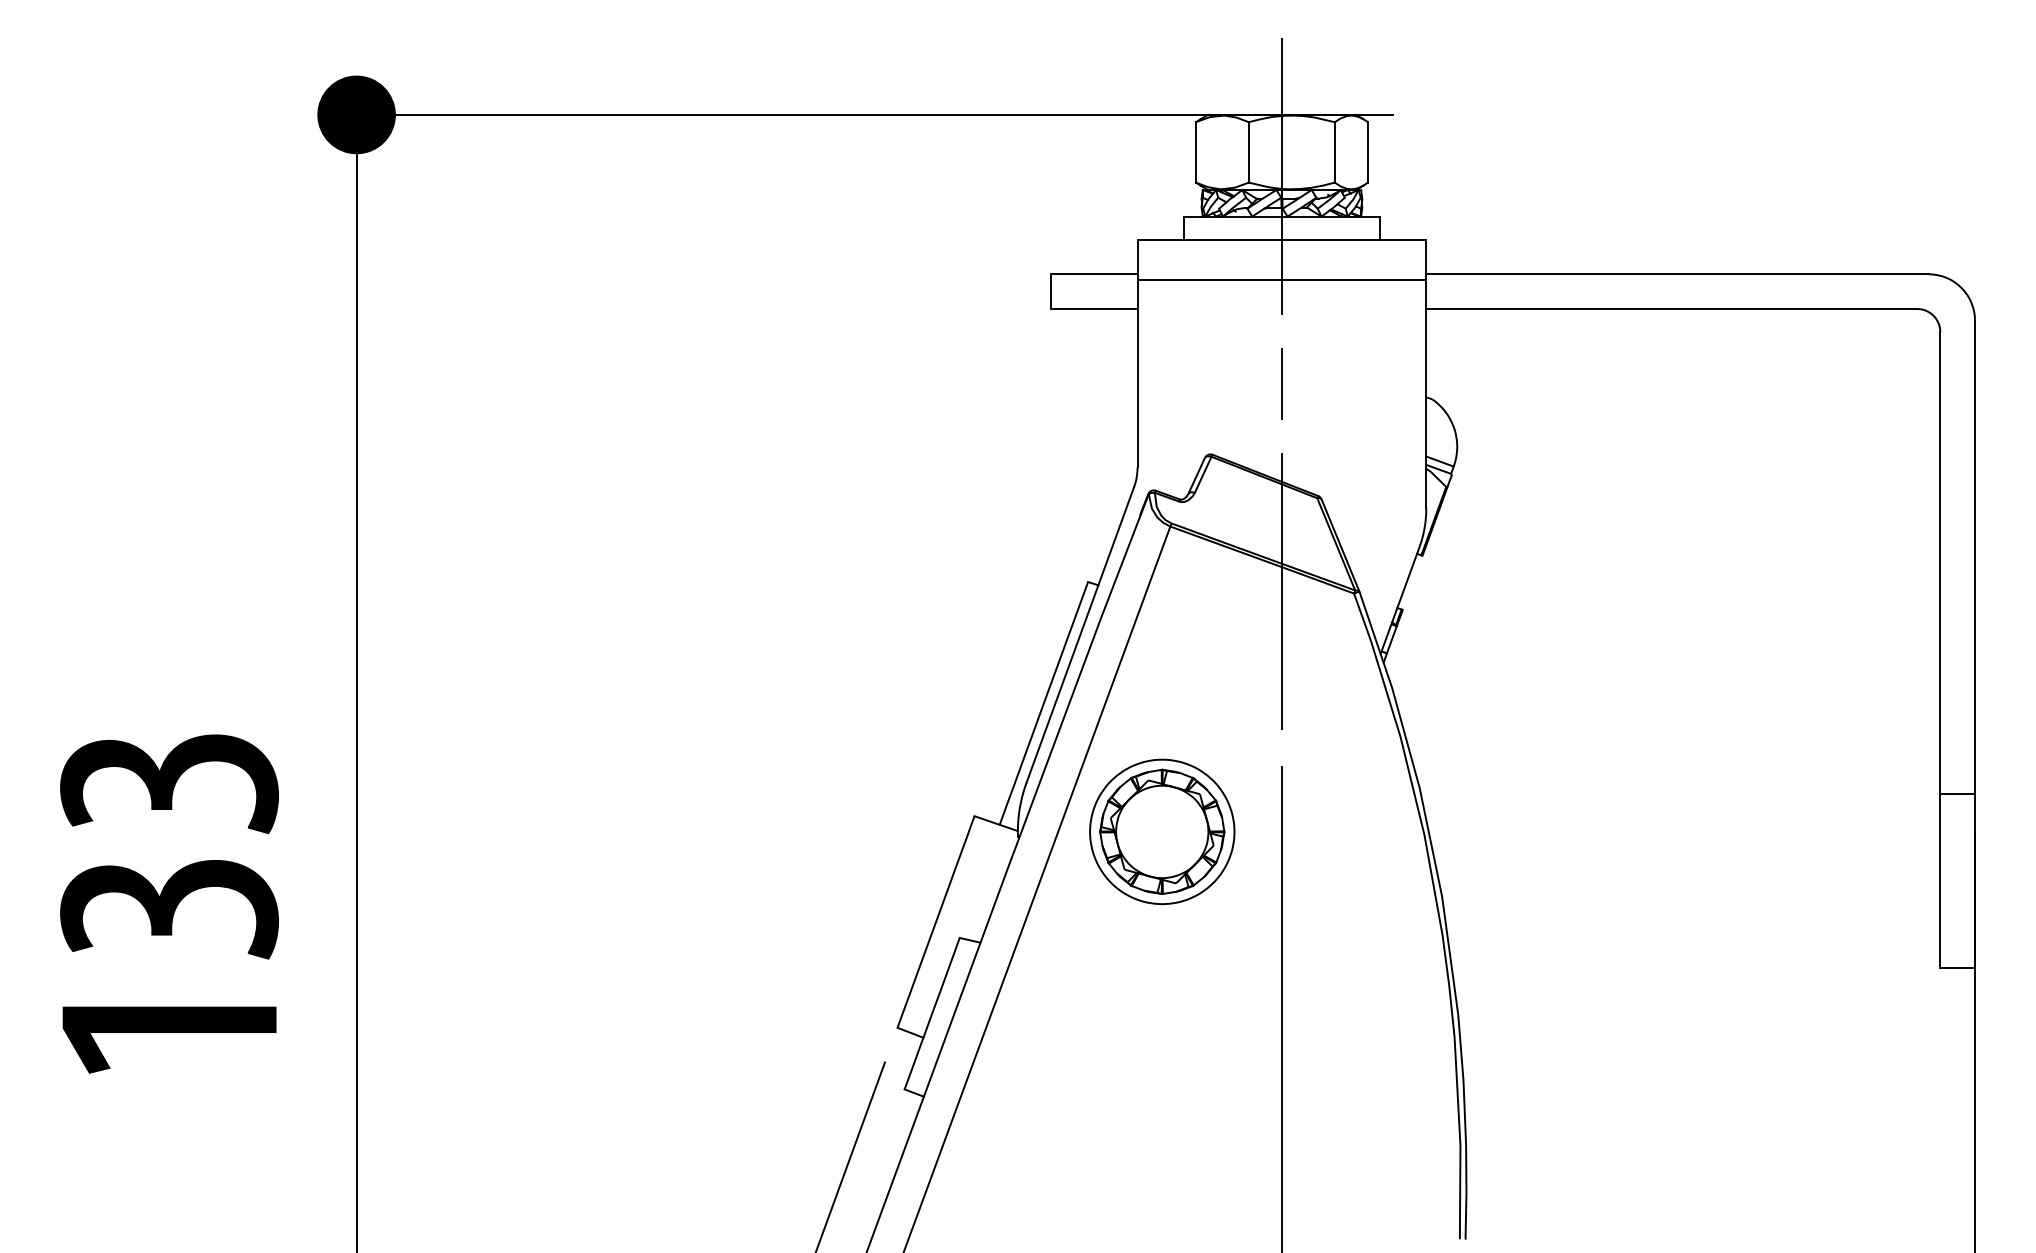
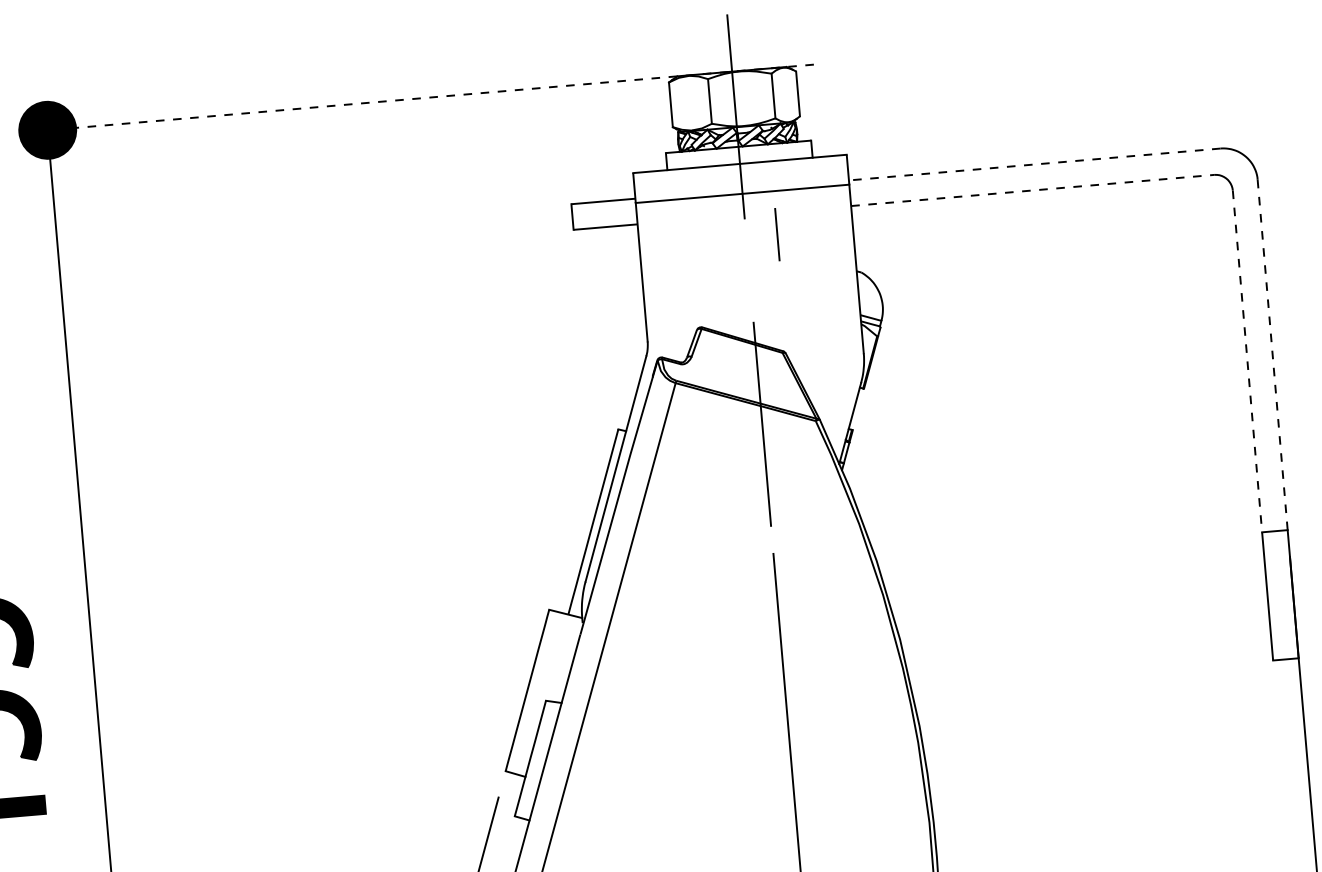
line: (874, 114) -> (430, 97), solid -> dashed
line: (1677, 274) -> (1034, 164), solid -> dashed
line: (1672, 309) -> (1033, 190), solid -> dashed
line: (1281, 383) -> (777, 234), moved
line: (1974, 557) -> (1272, 355), solid -> dashed
line: (1940, 563) -> (1247, 361), solid -> dashed
part: (1162, 831) -> (689, 609), removed

